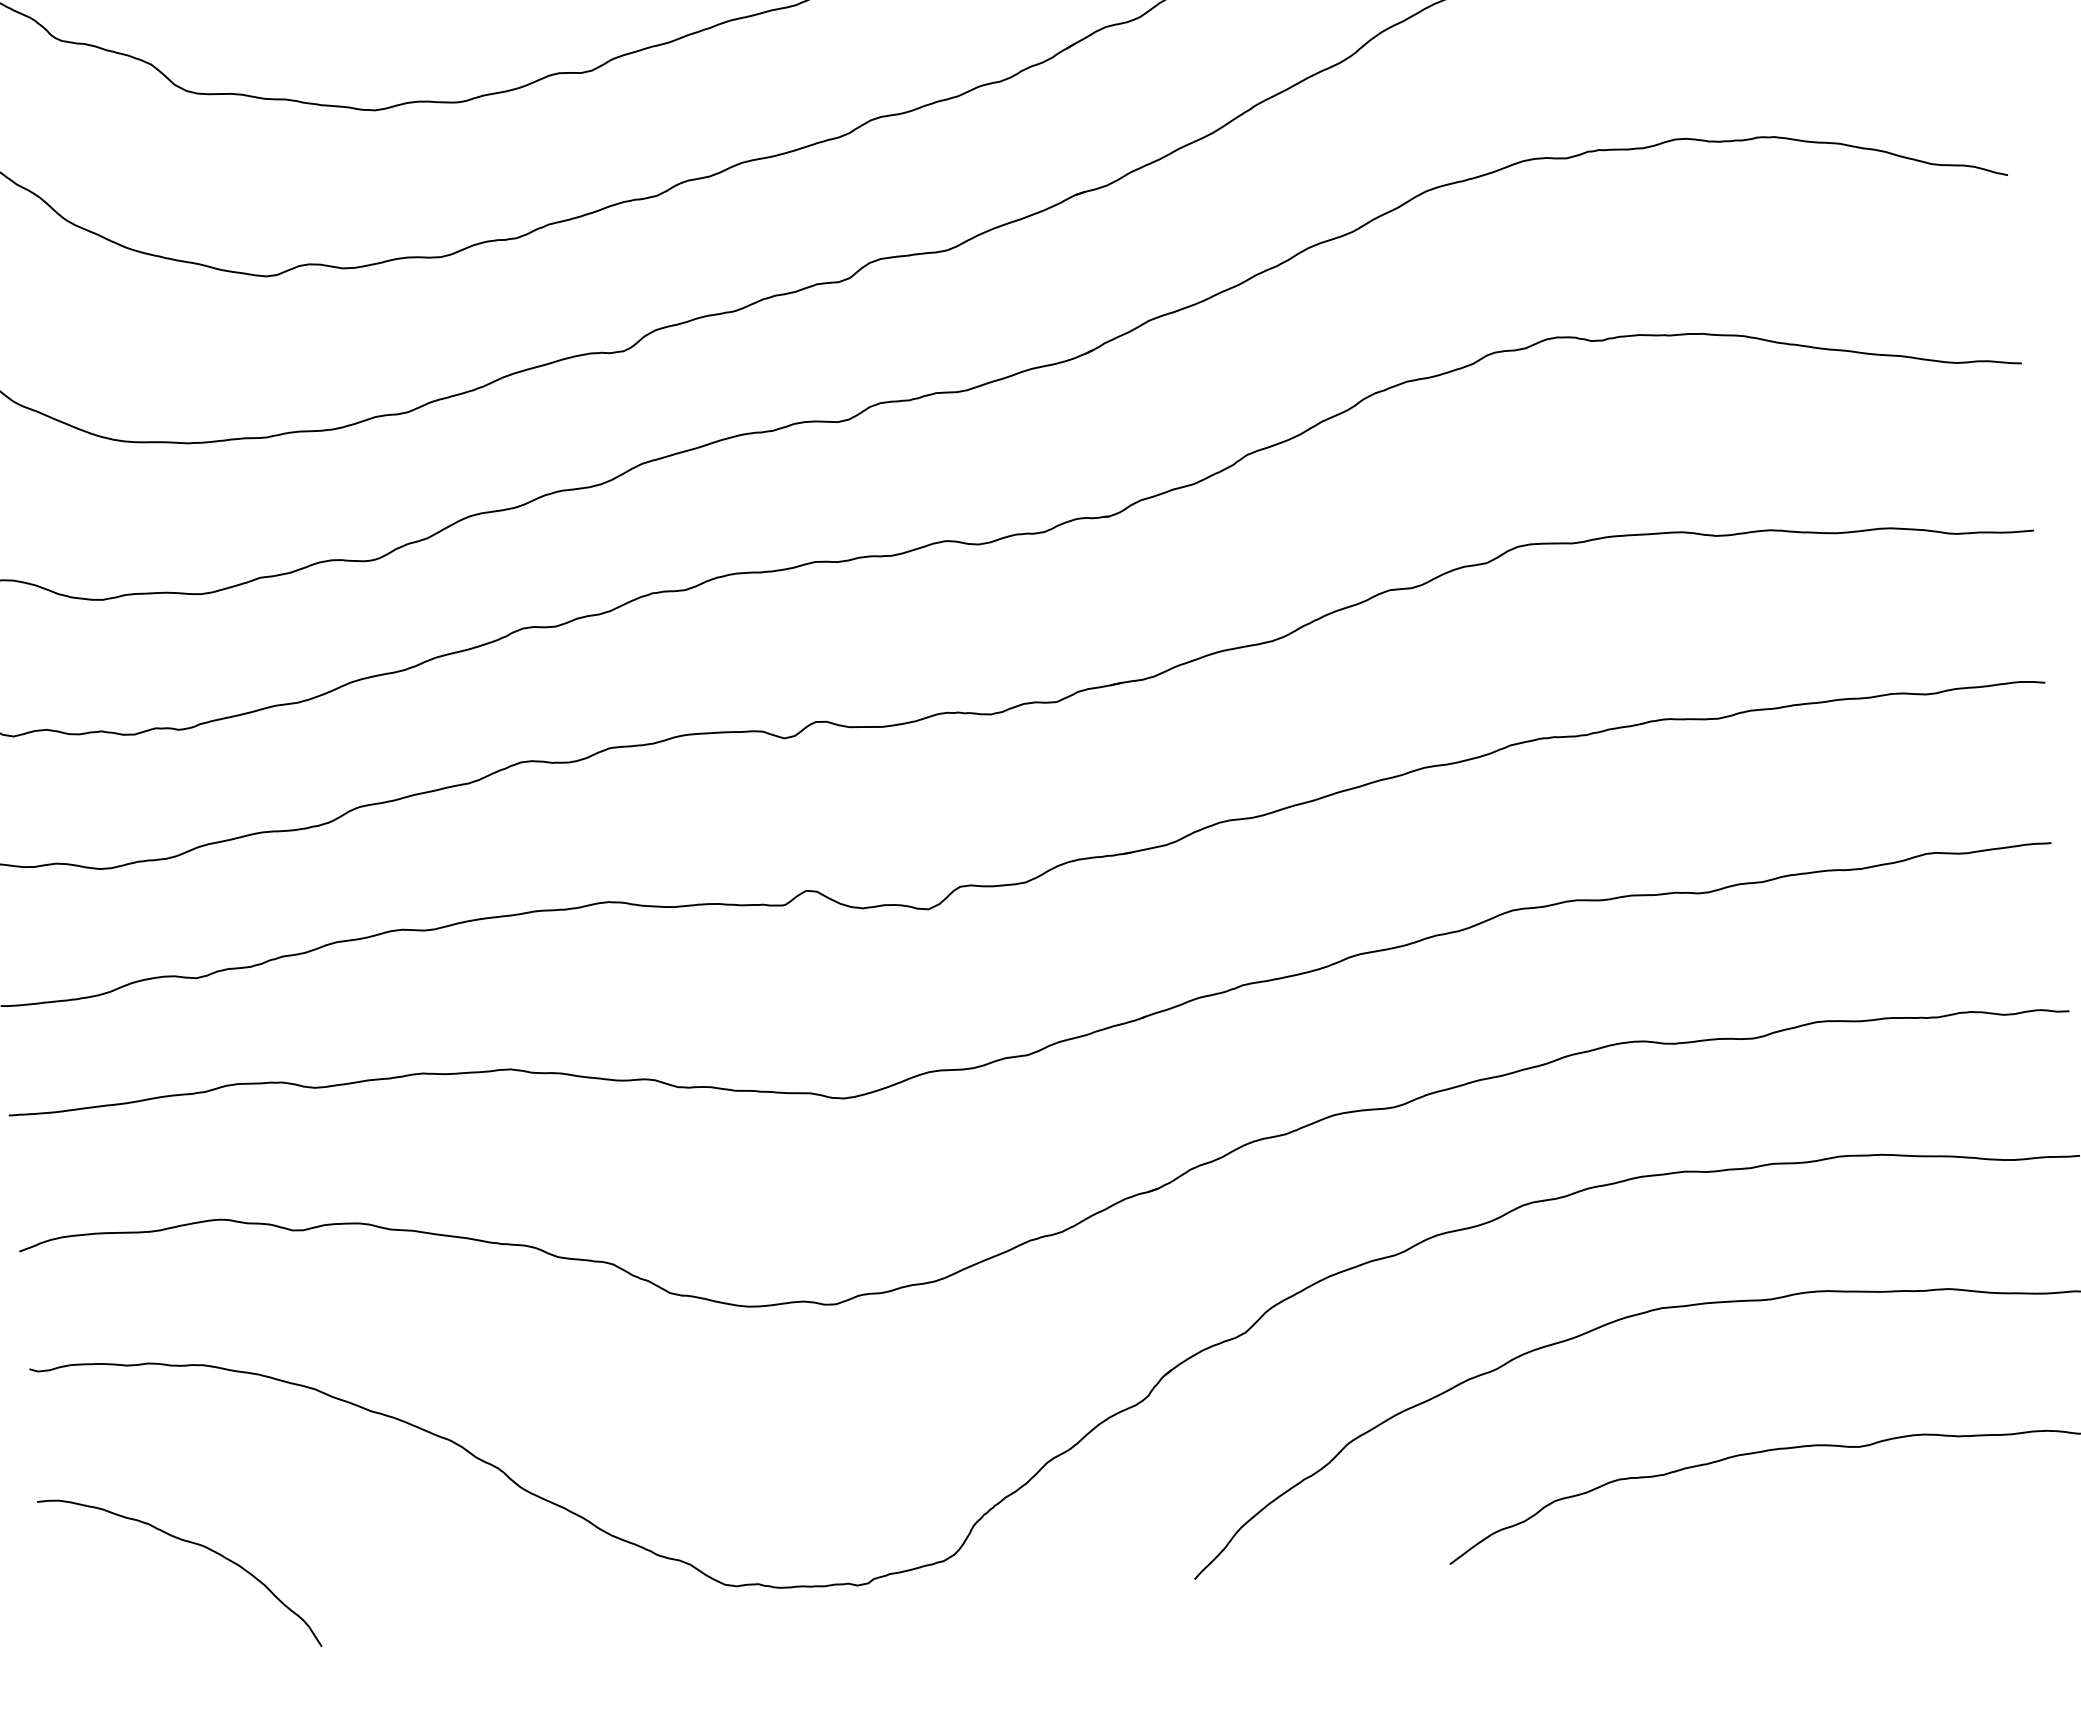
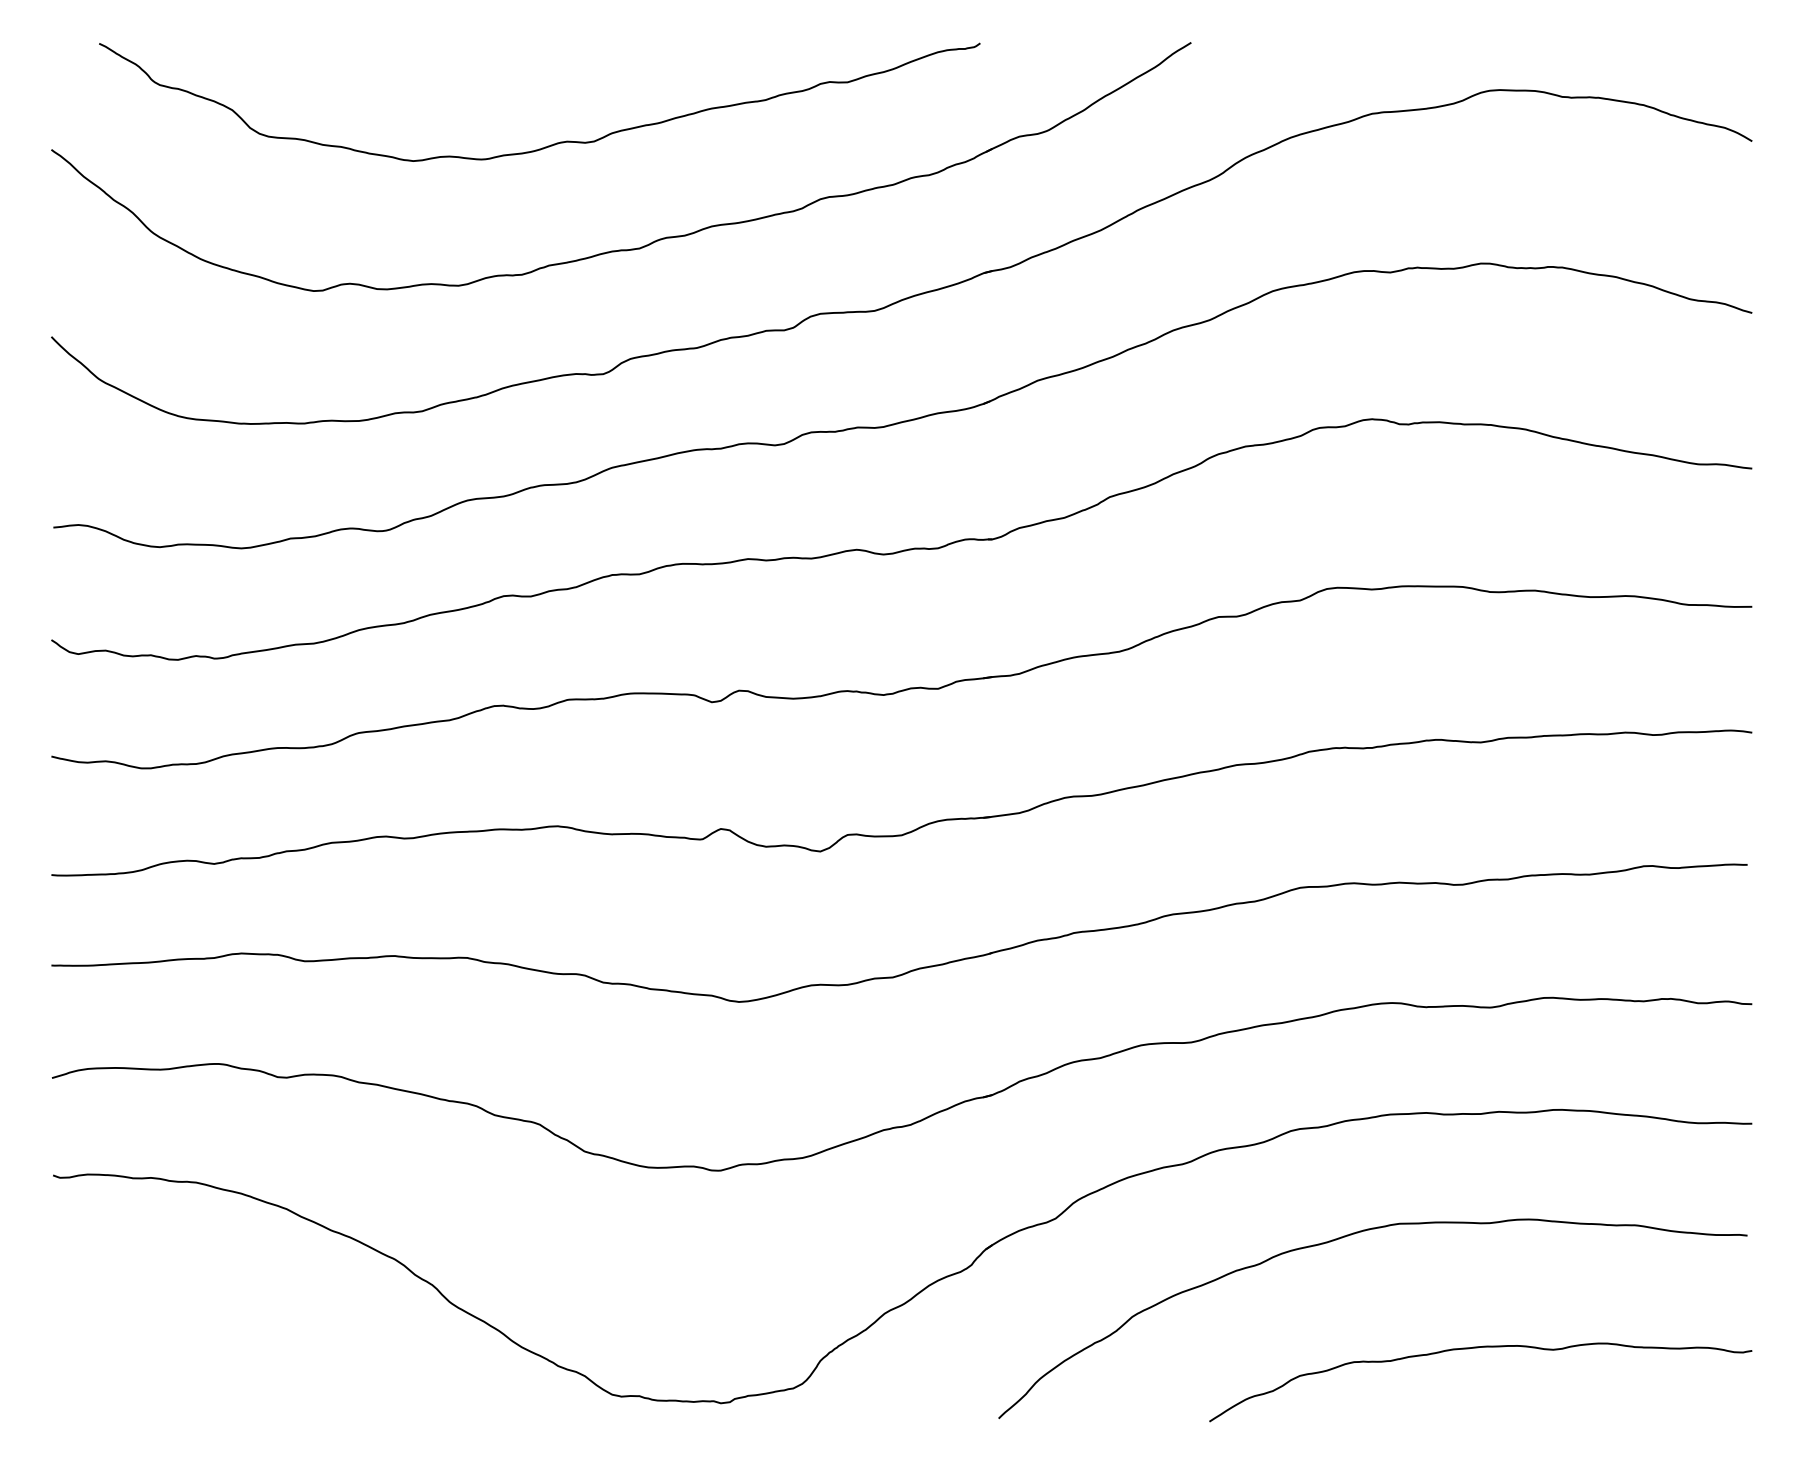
curve: (189, 1543) -> (174, 1328), removed

